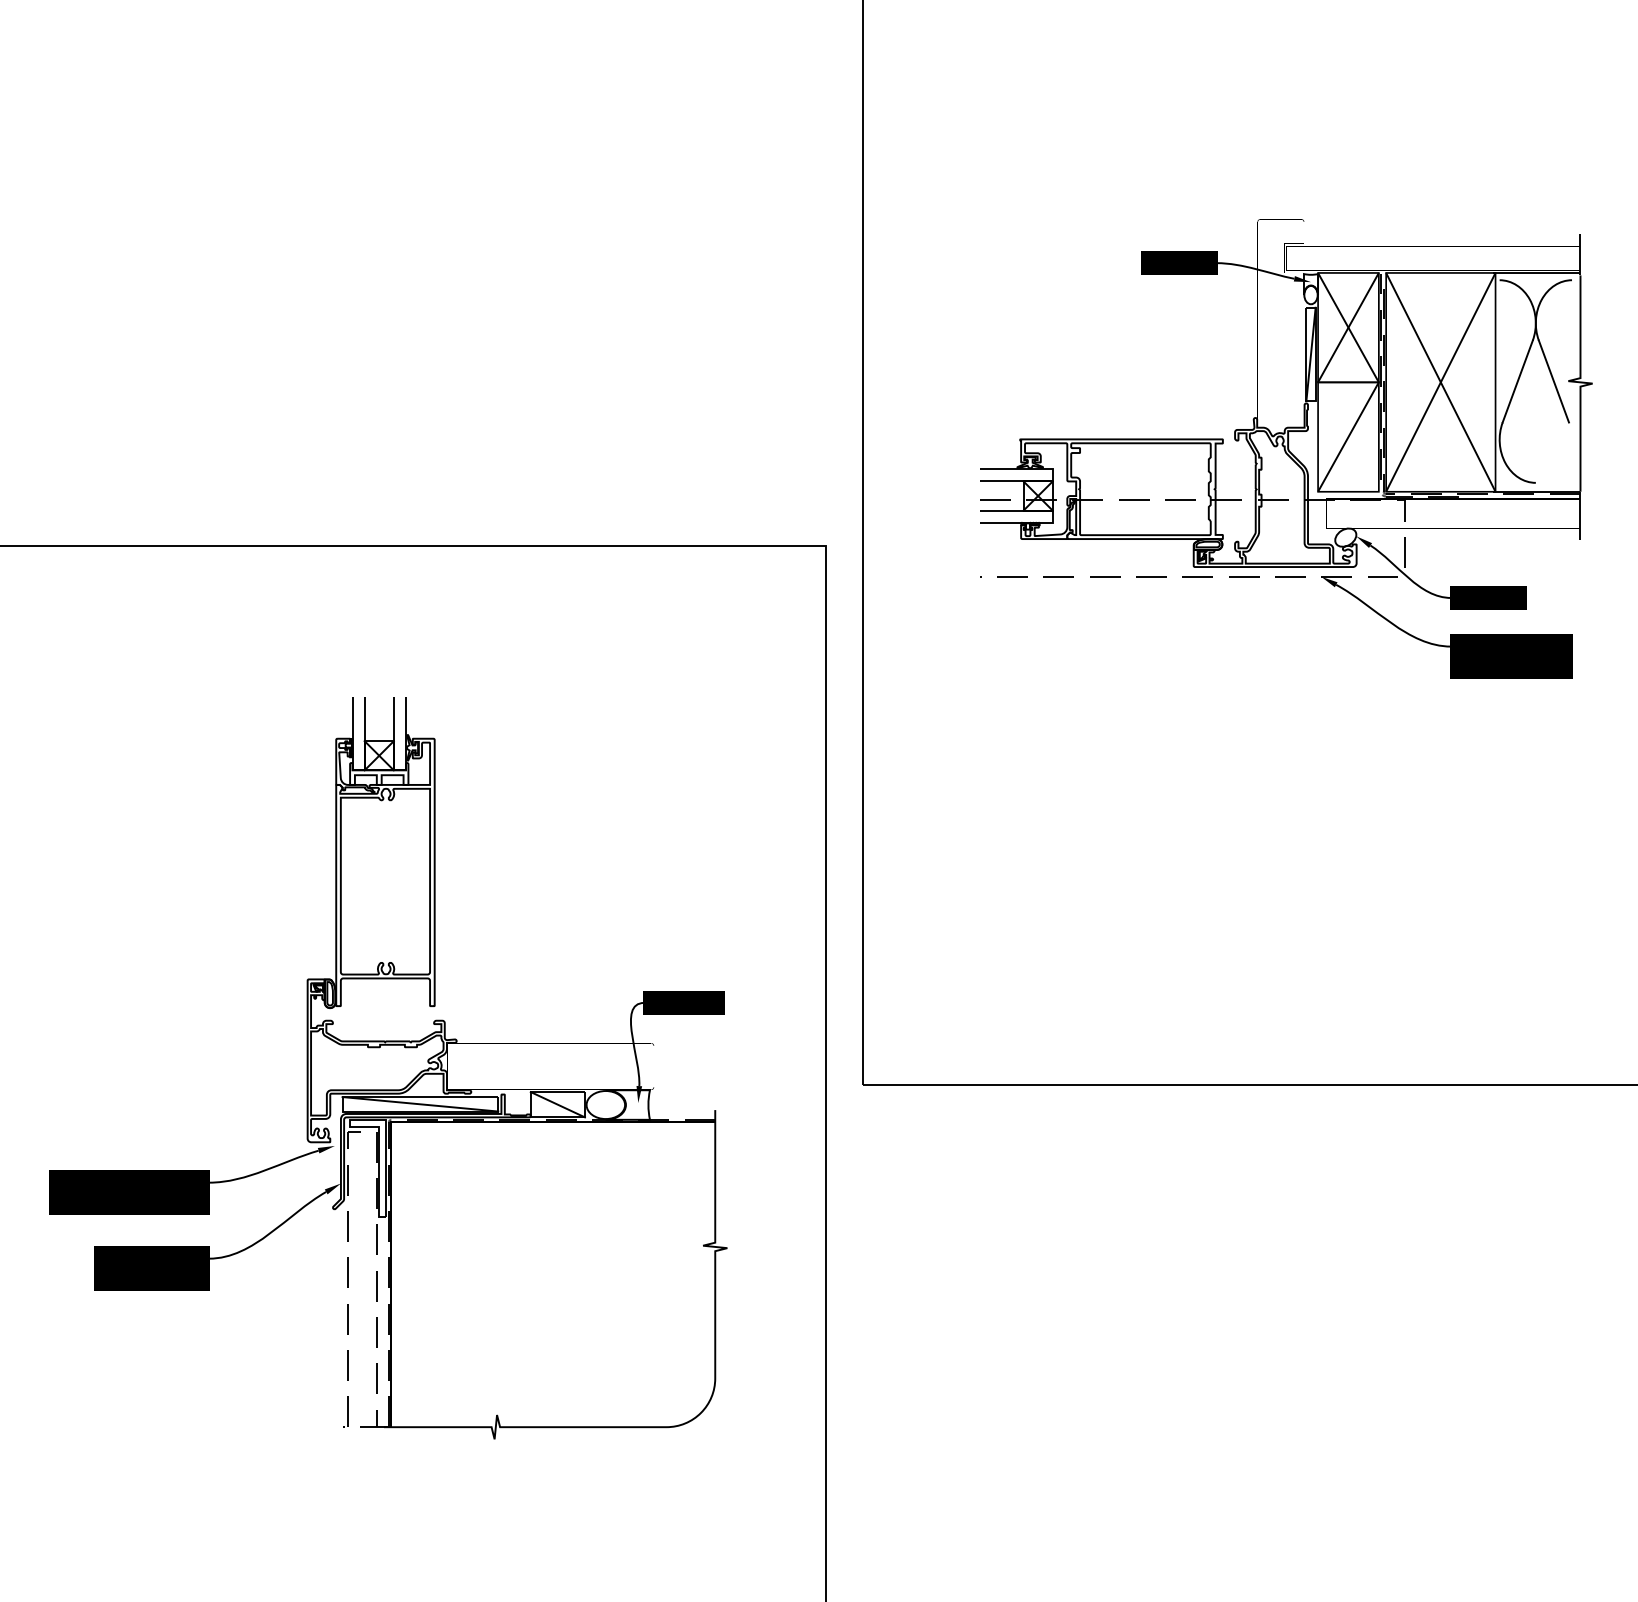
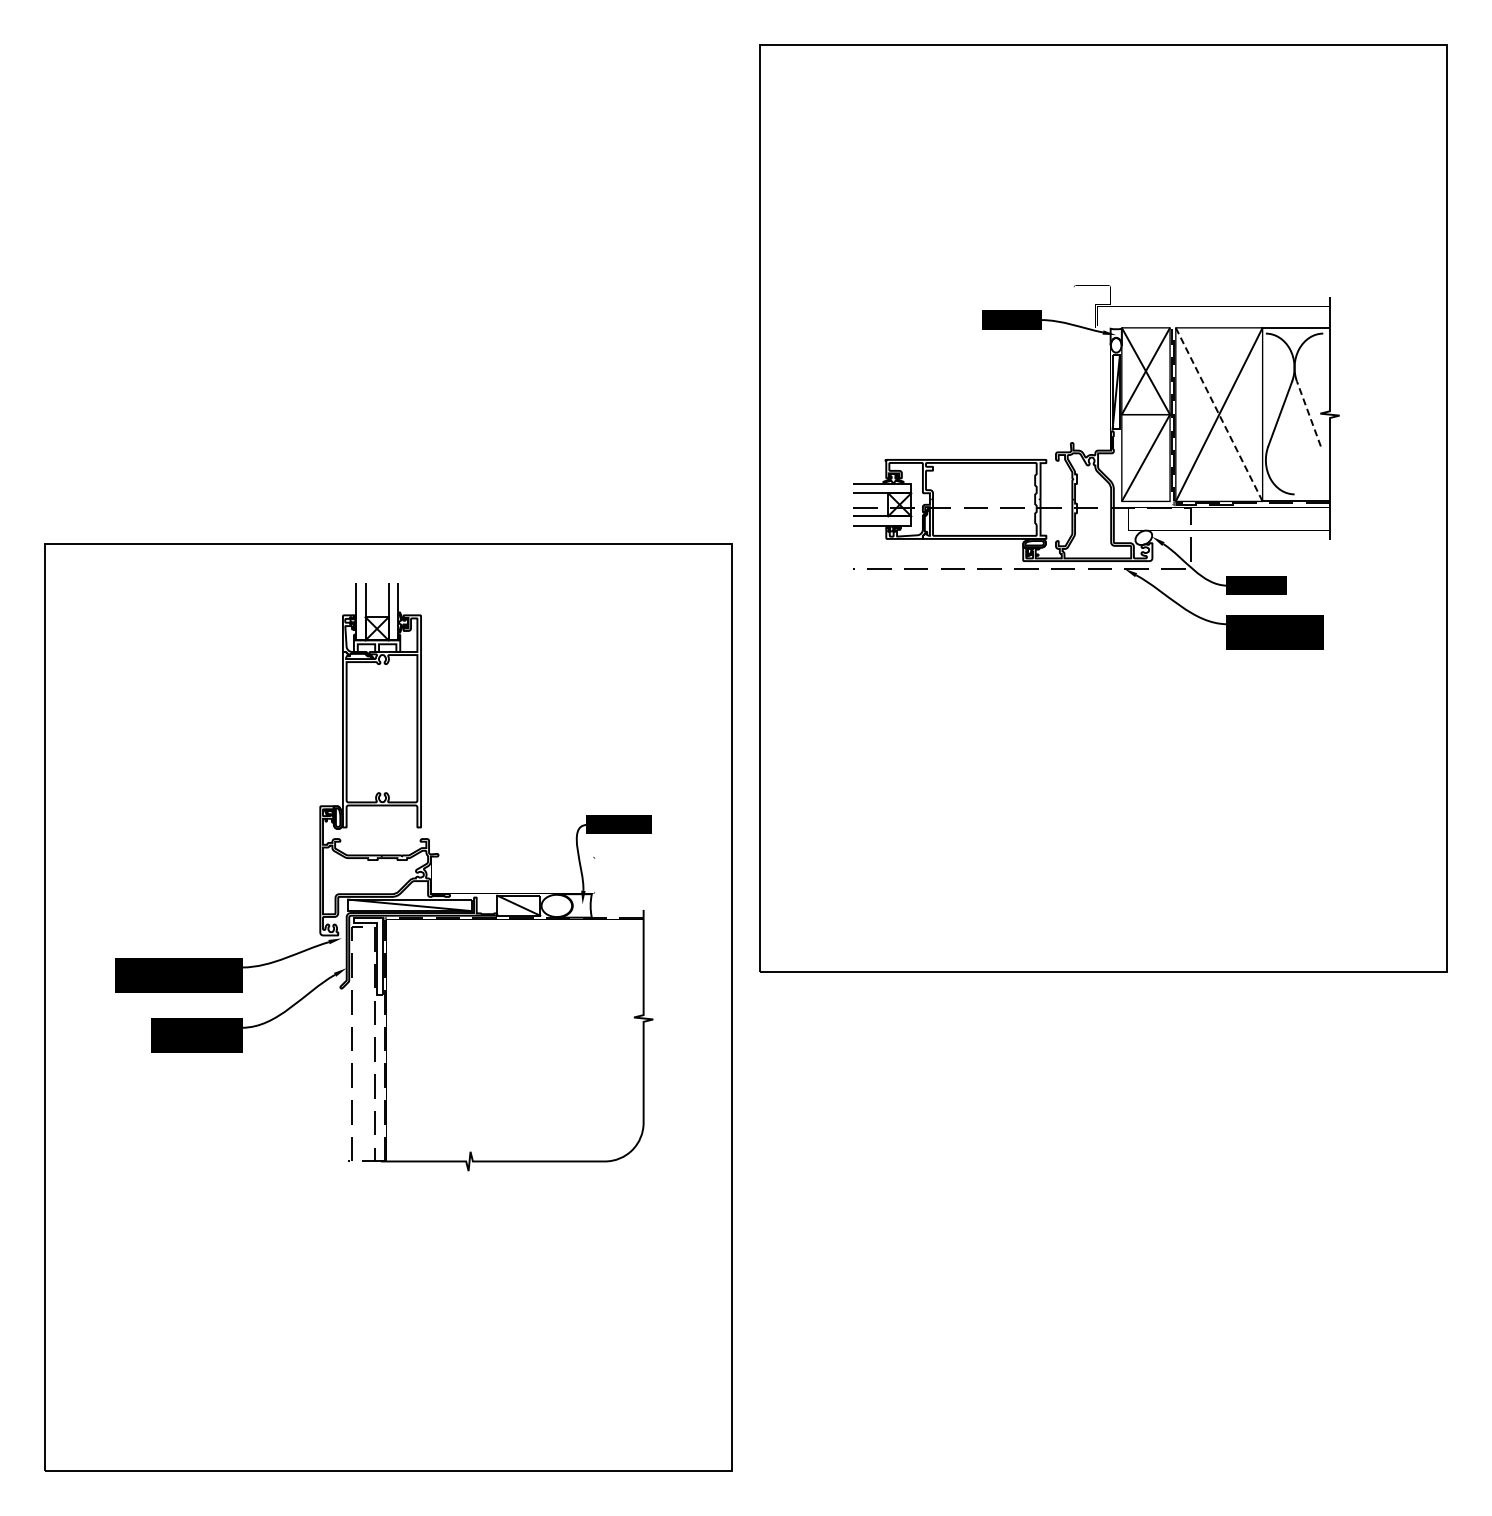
line: (1553, 382) -> (1308, 414), solid -> dashed
line: (1441, 383) -> (1219, 415), solid -> dashed
part: (388, 1069) -> (384, 877), moved

